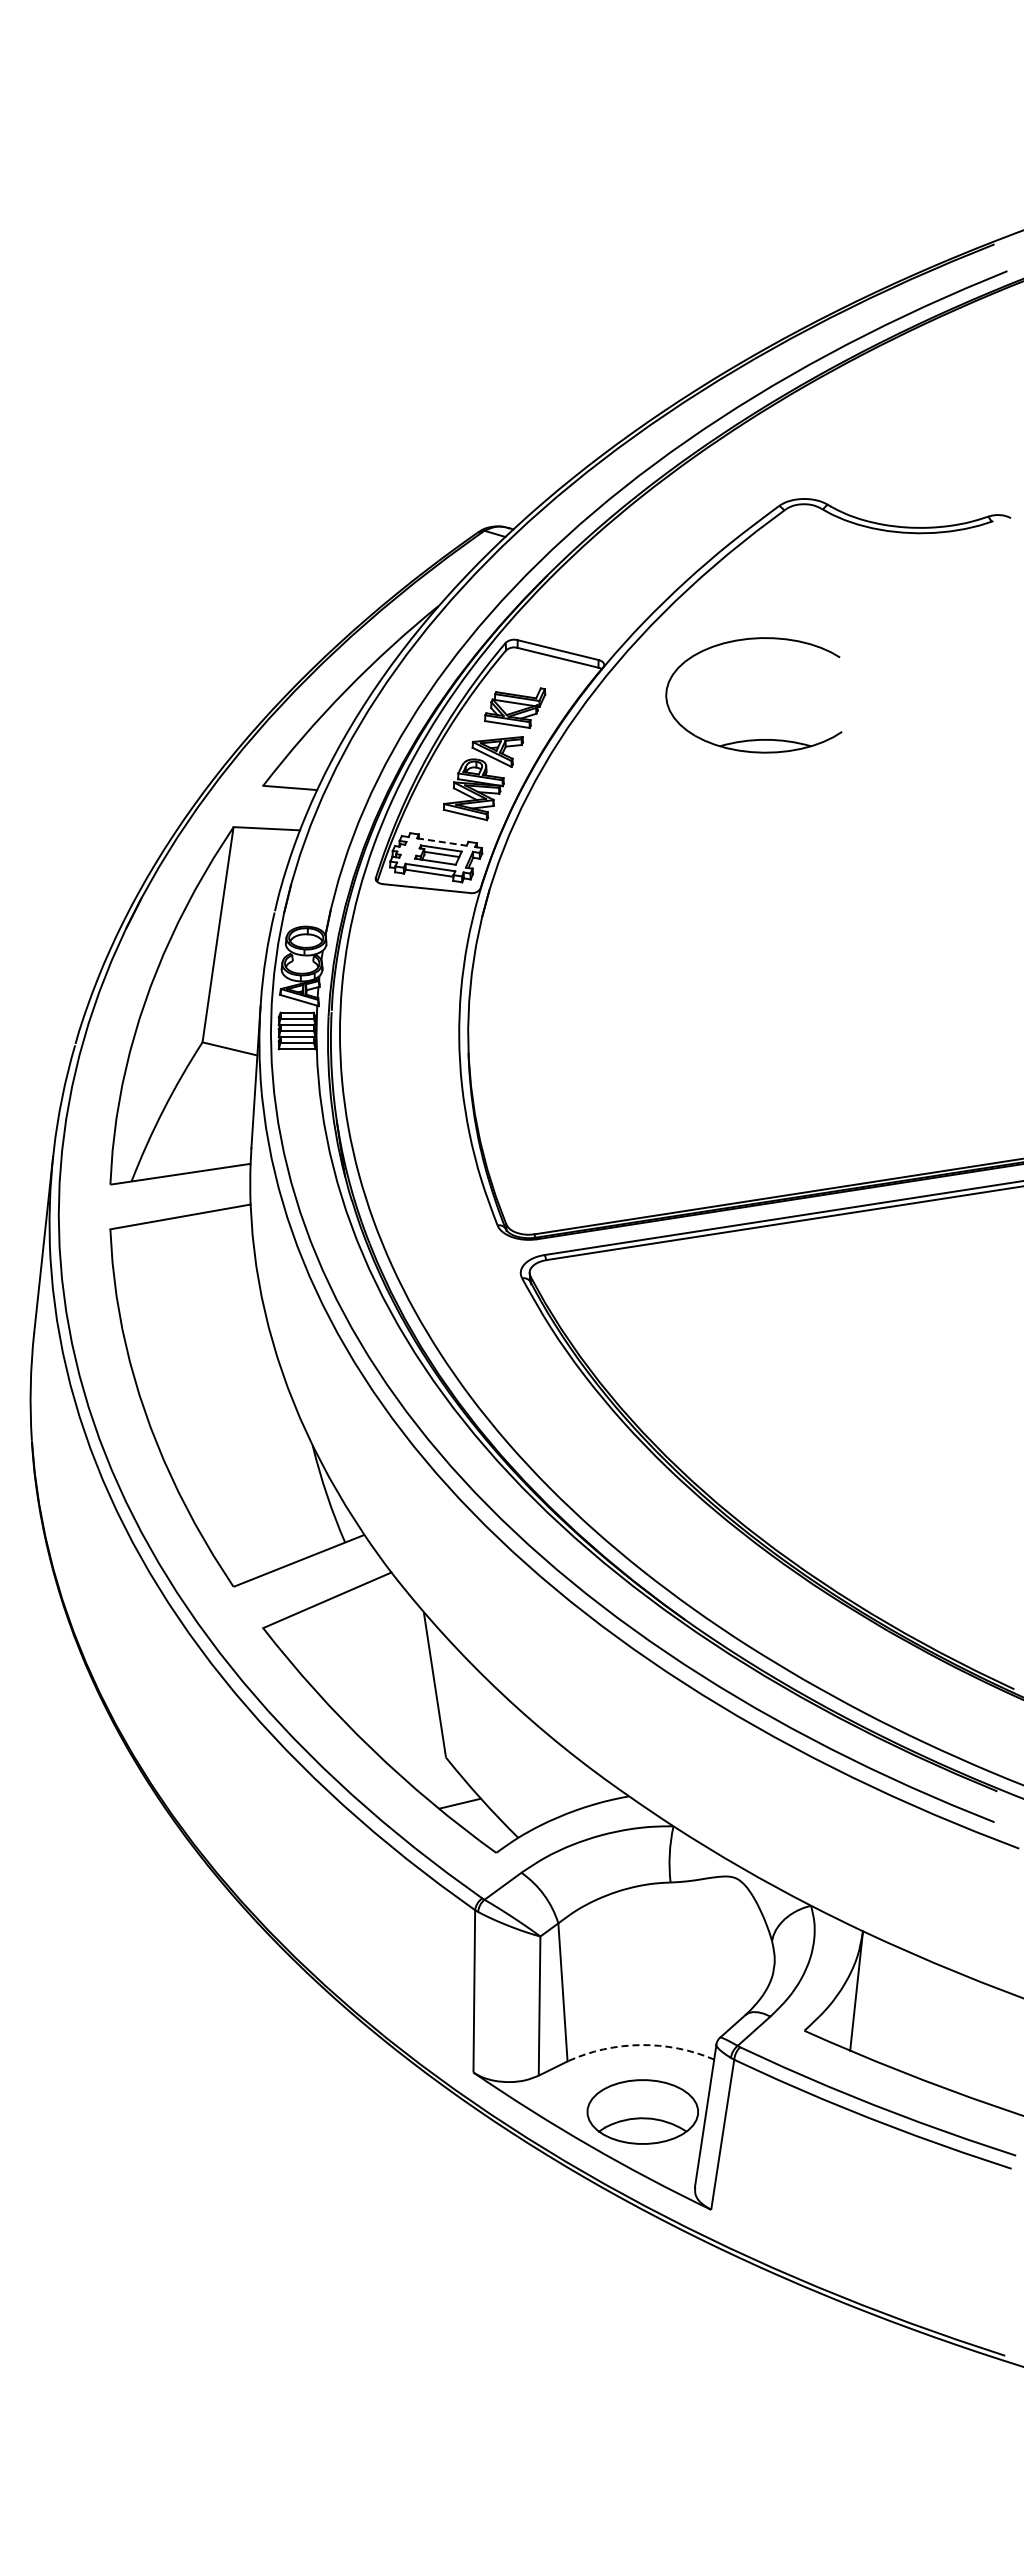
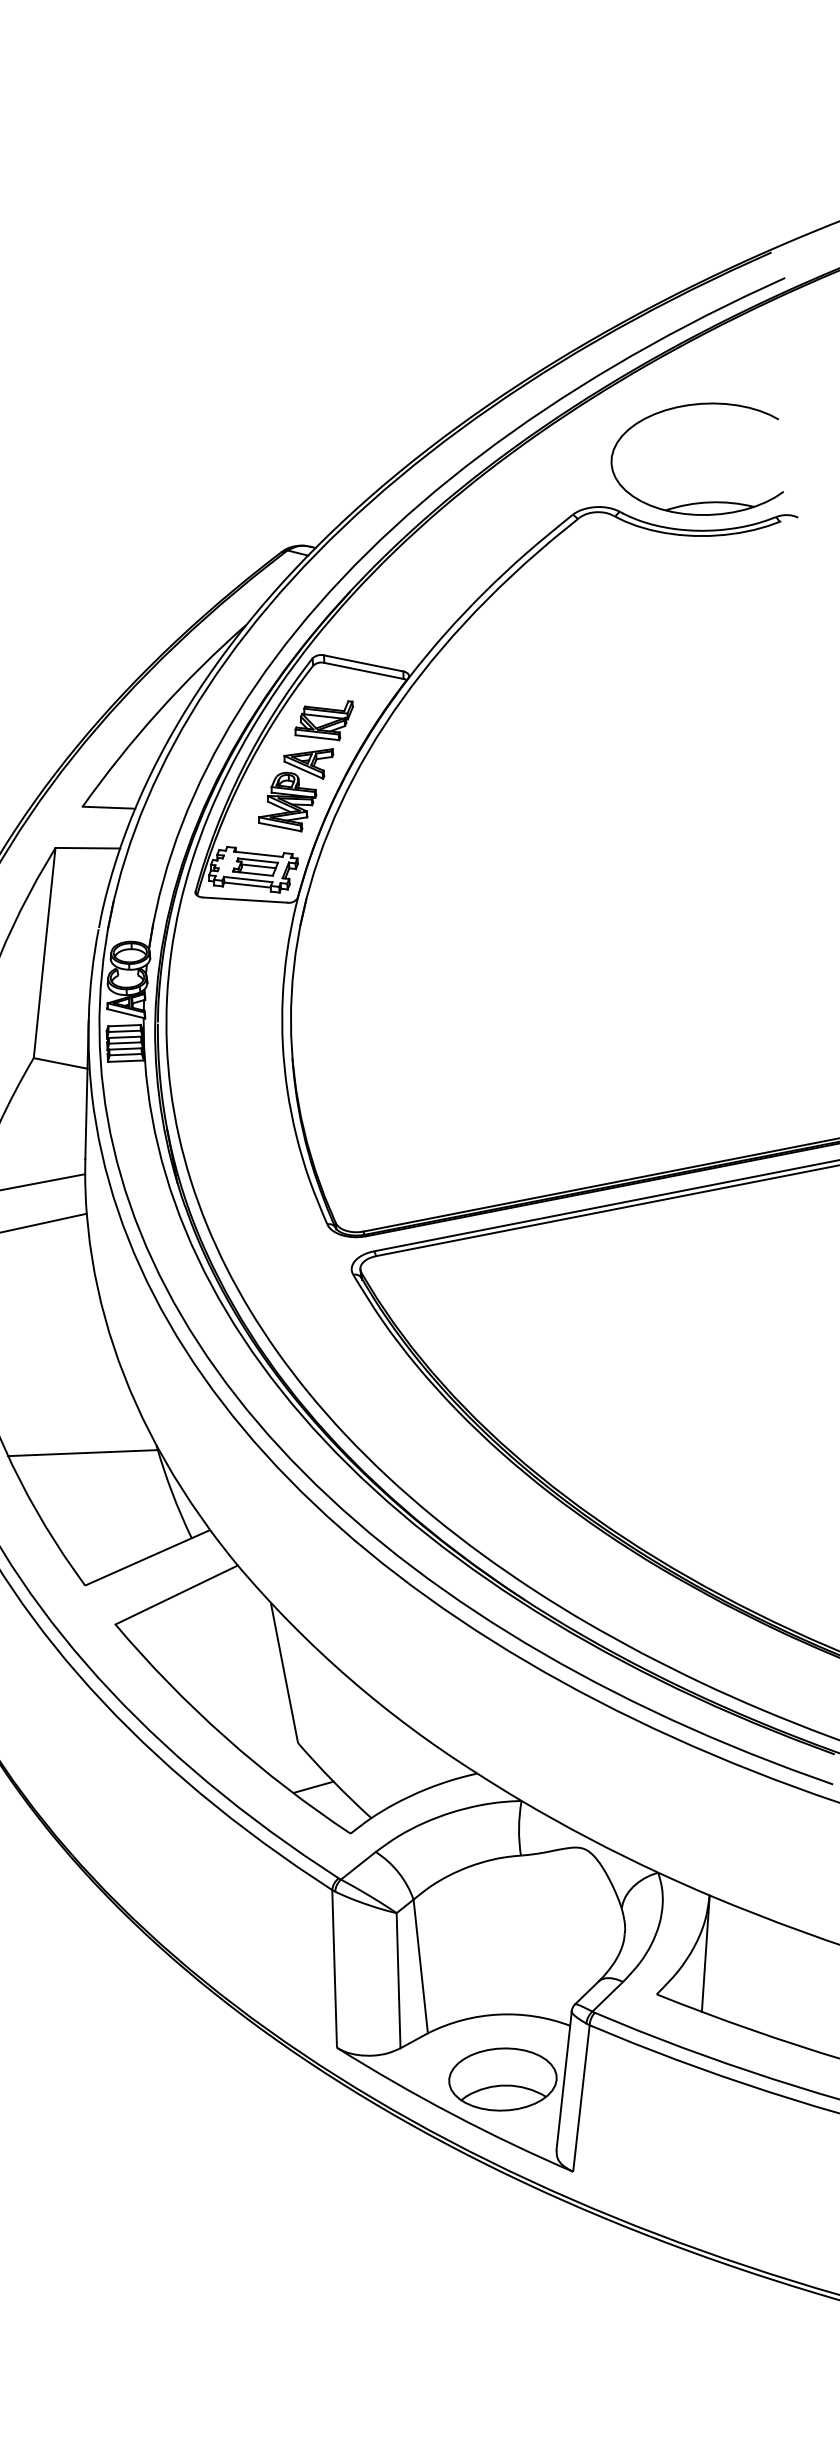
part: (753, 739) -> (697, 502), moved
line: (442, 842) -> (258, 854), dashed -> solid
line: (236, 1450) -> (82, 1453), added
arc: (640, 2045) -> (498, 2015), dashed -> solid

